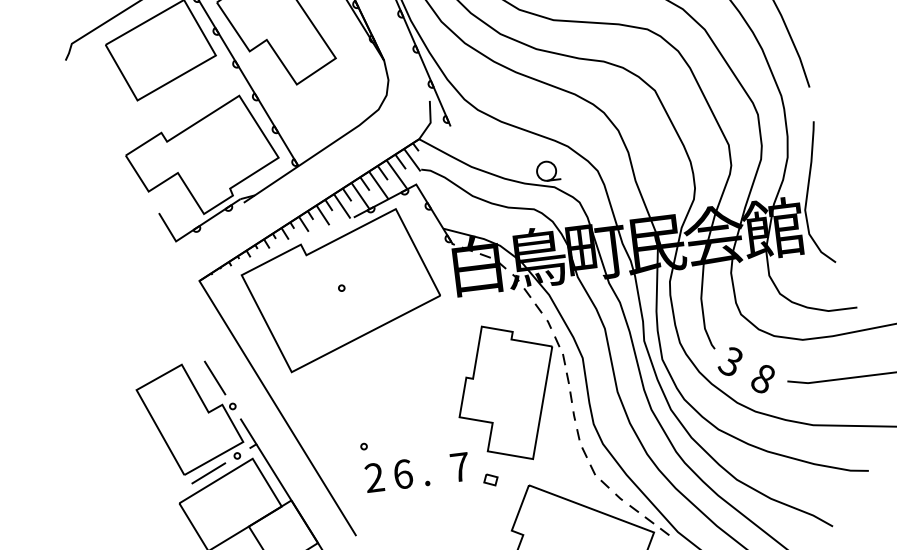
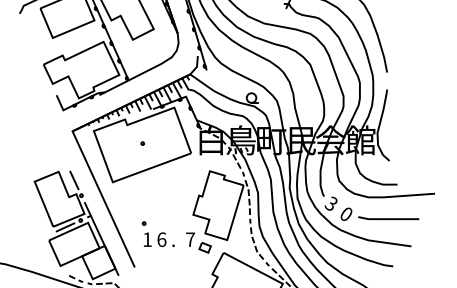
text: (763, 379) -> (346, 214), 8 -> 0
text: (374, 477) -> (147, 239), 2 -> 1
part: (489, 479) -> (204, 247), size x1.67

